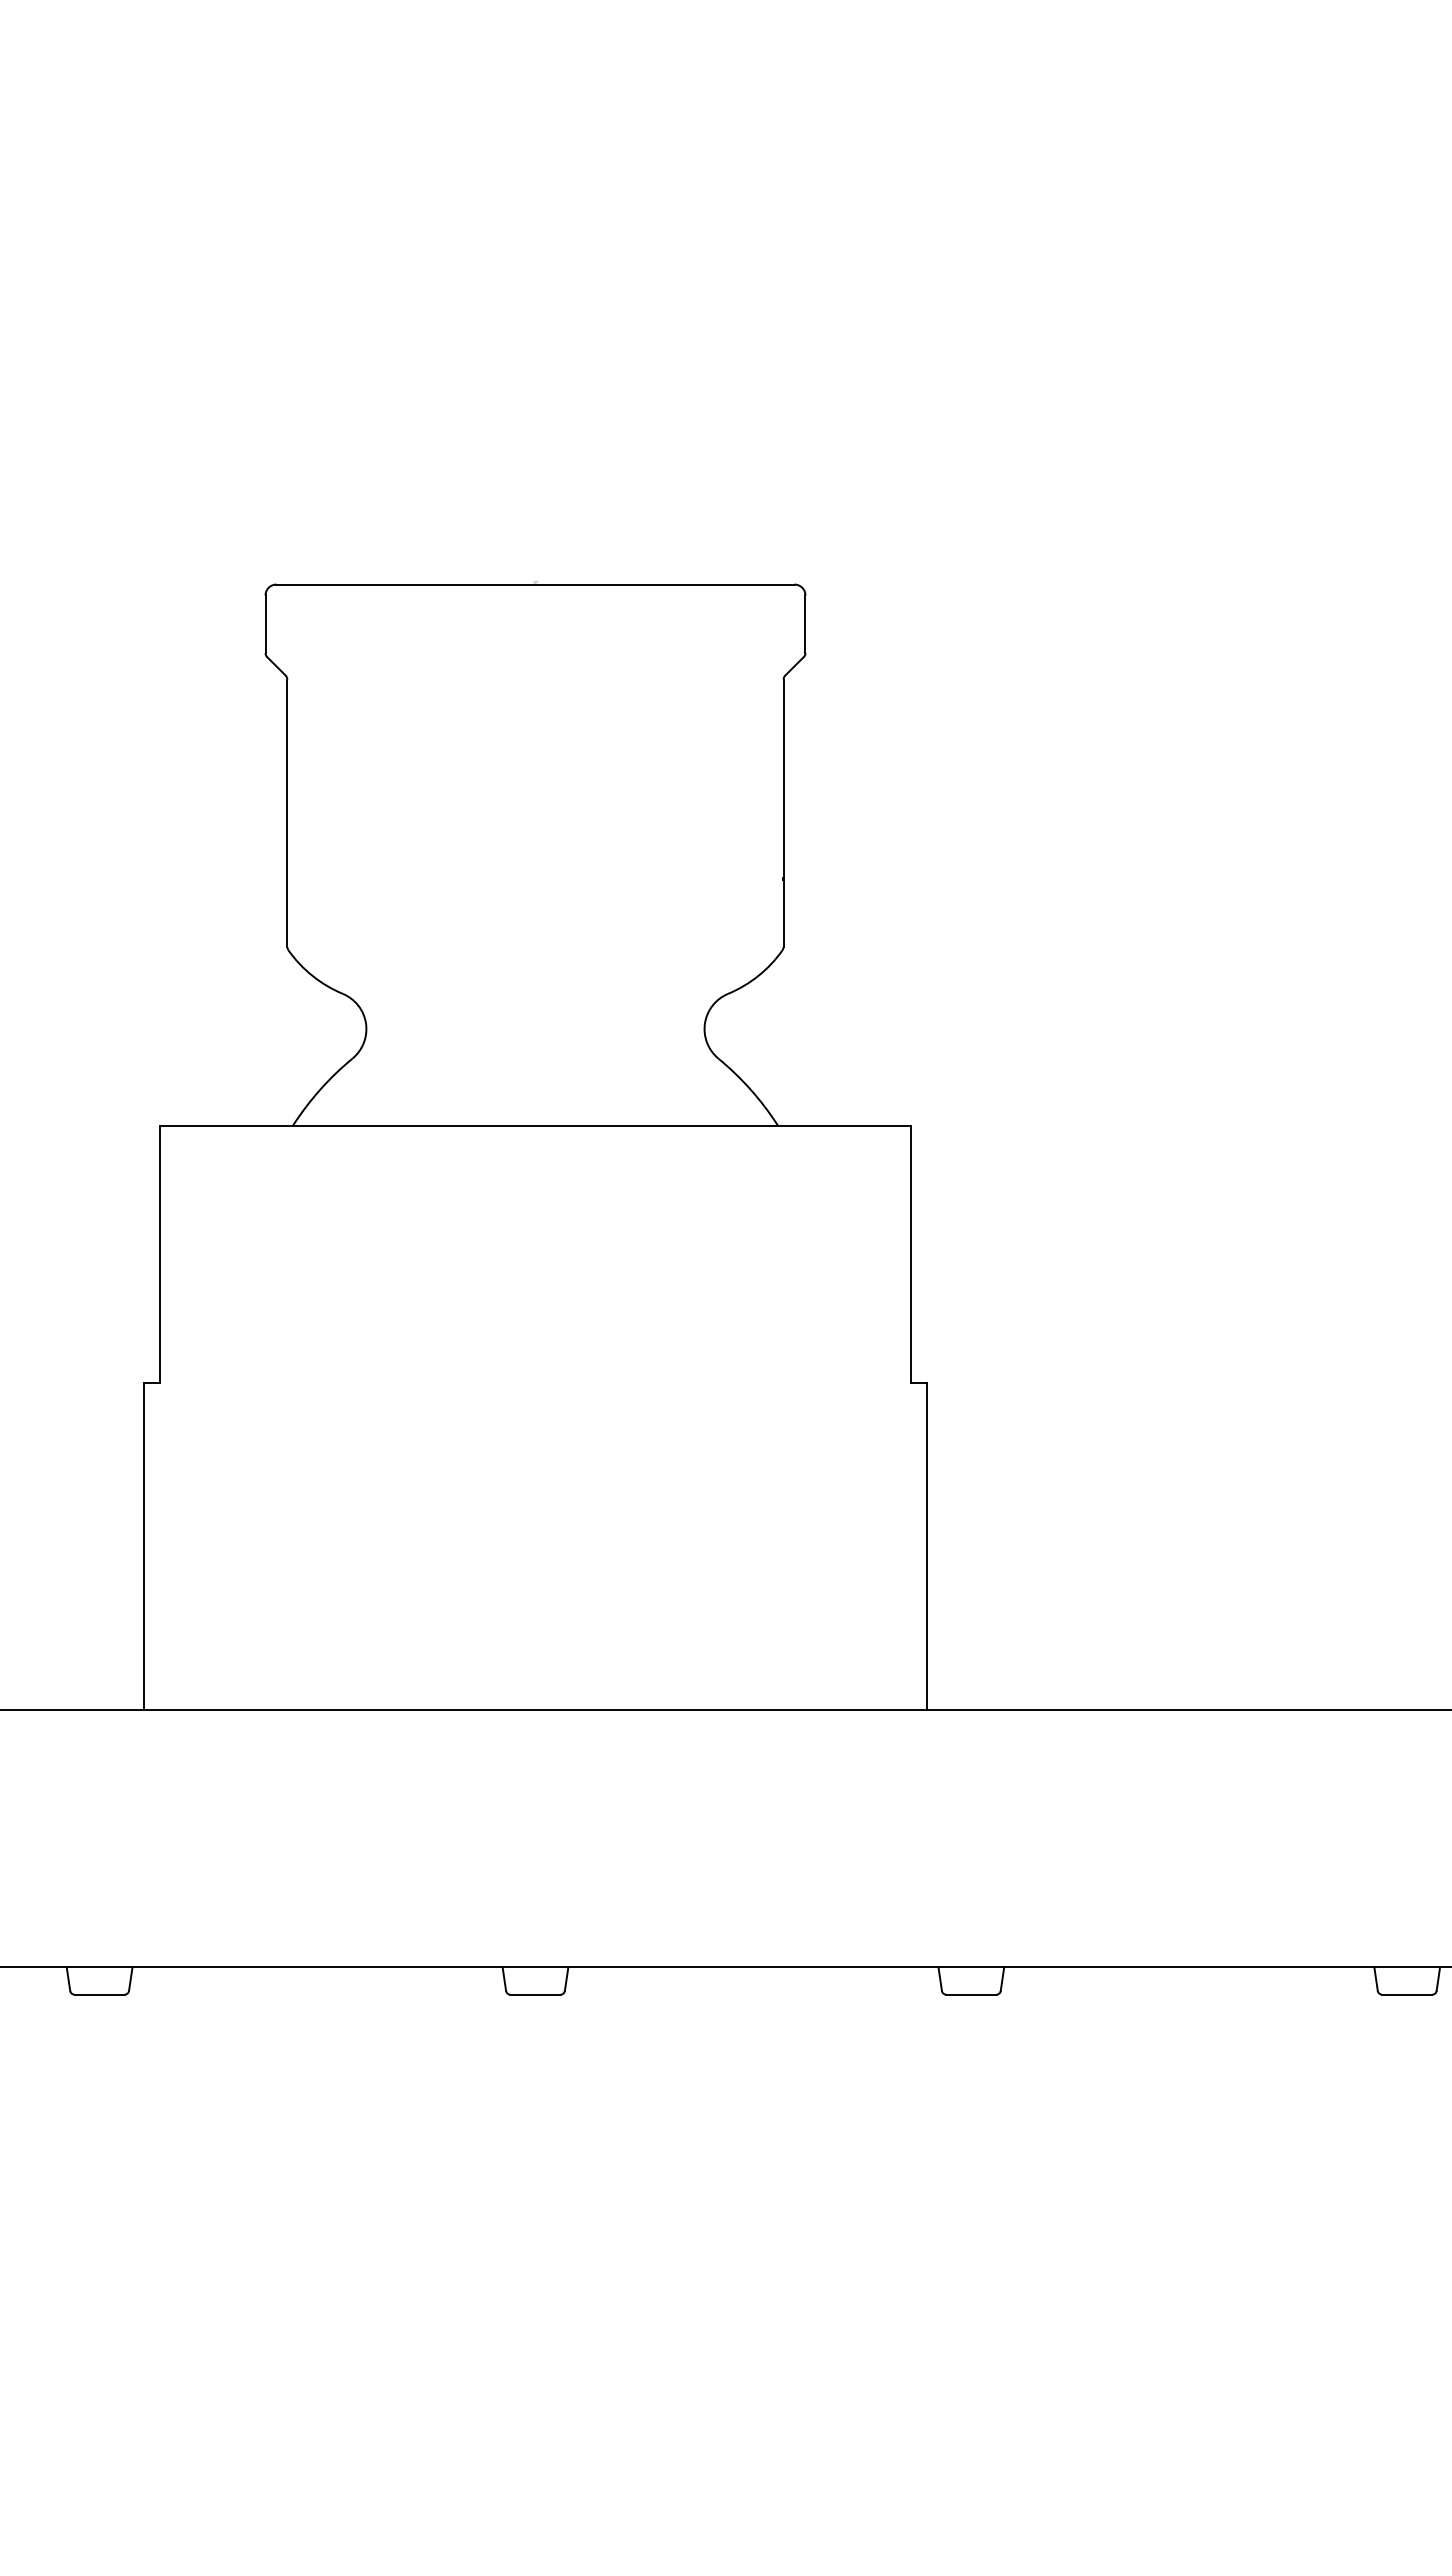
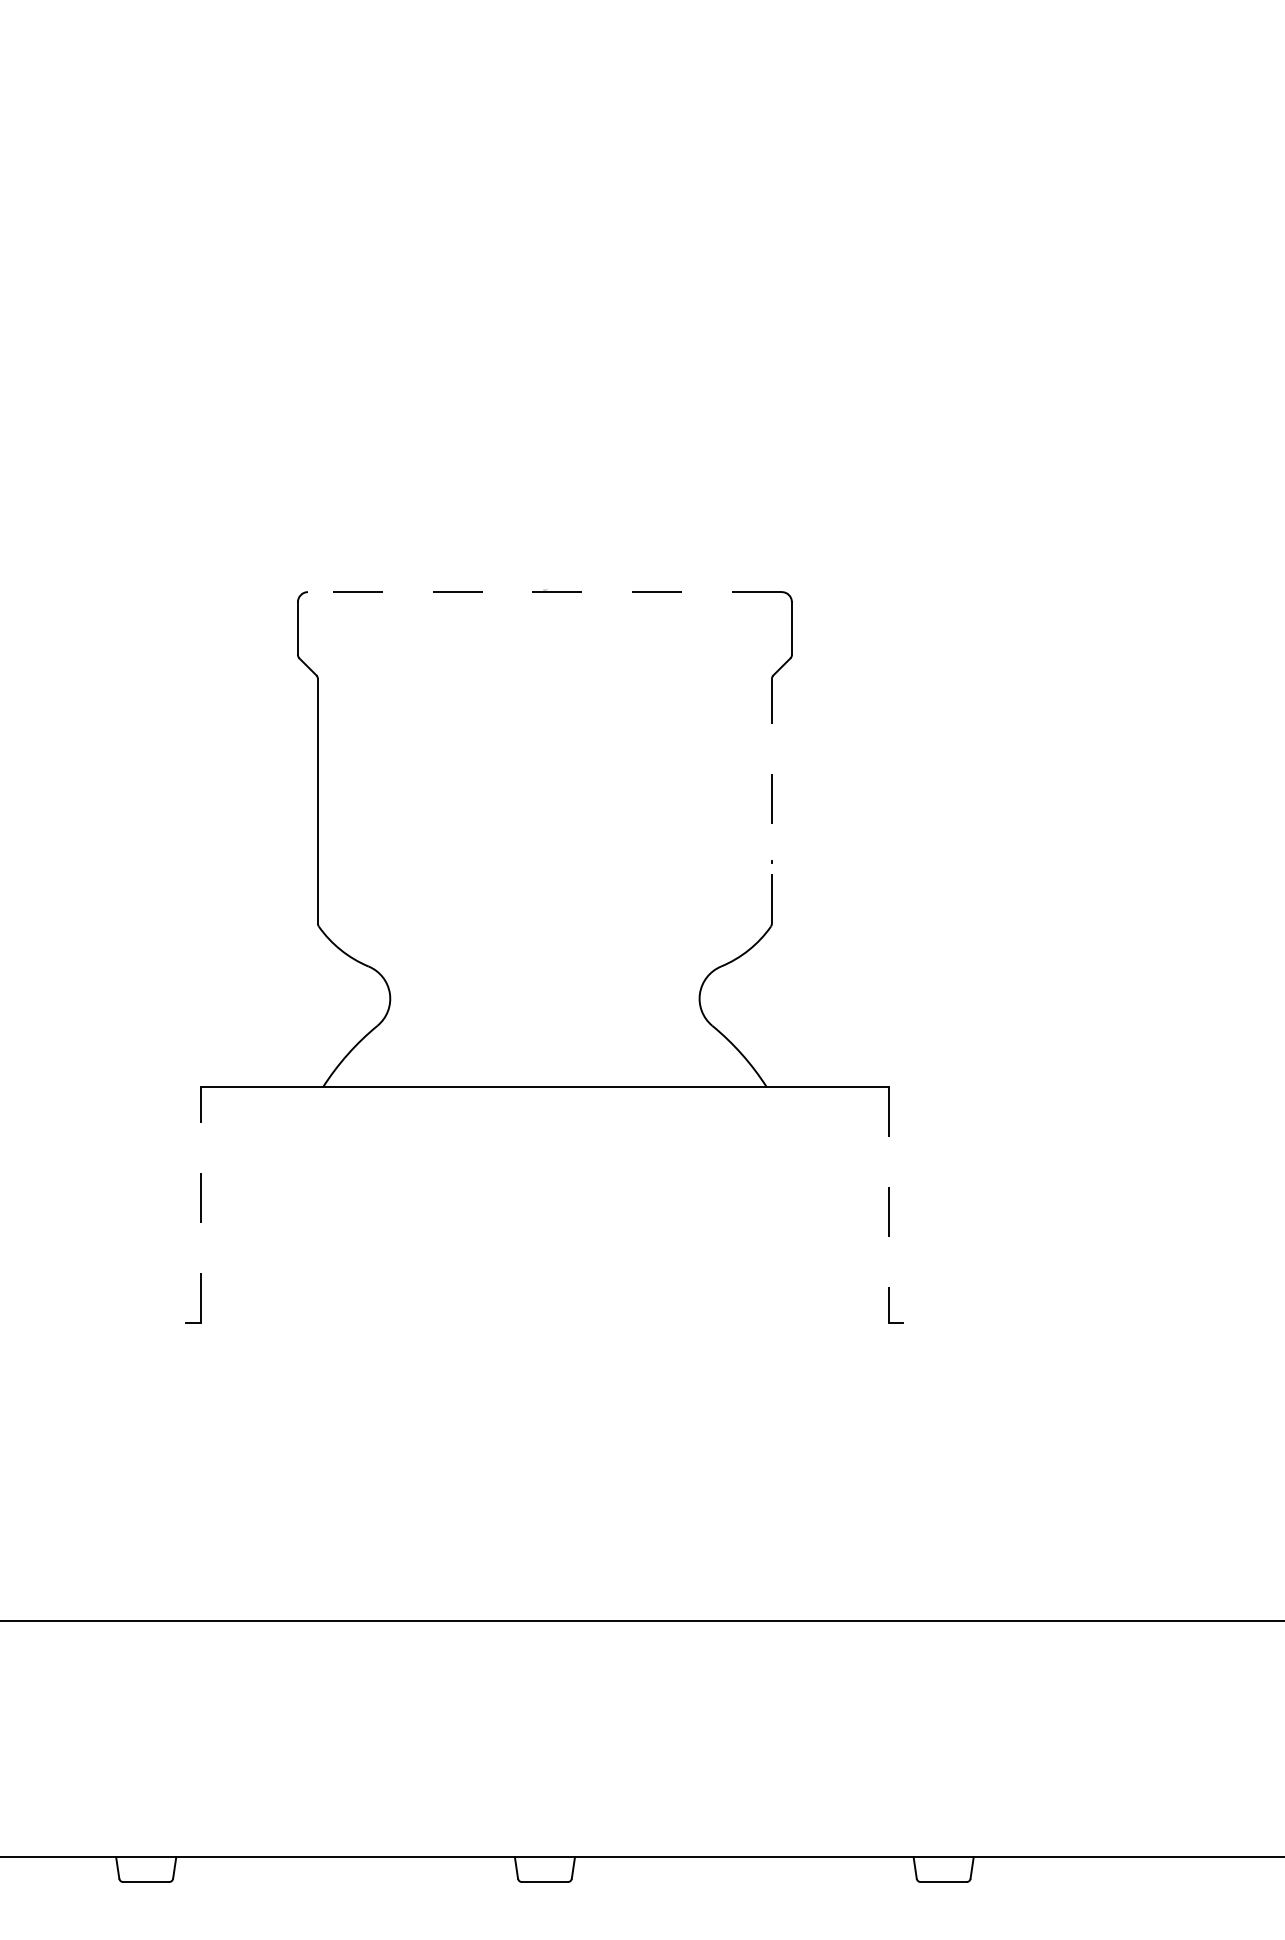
line: (534, 584) -> (544, 592), solid -> dashed
line: (783, 813) -> (771, 801), solid -> dashed
line: (159, 1254) -> (200, 1204), solid -> dashed
line: (911, 1254) -> (888, 1204), solid -> dashed
line: (143, 1546) -> (186, 1472), removed
line: (927, 1546) -> (903, 1472), removed

